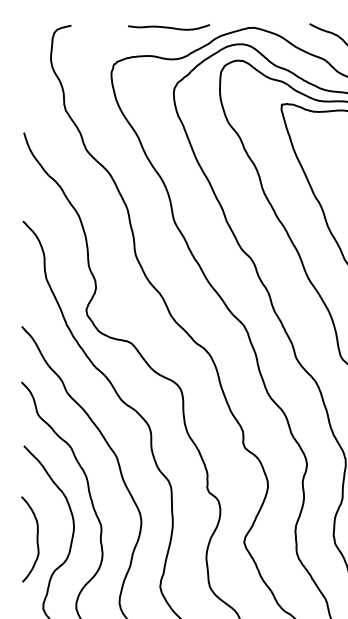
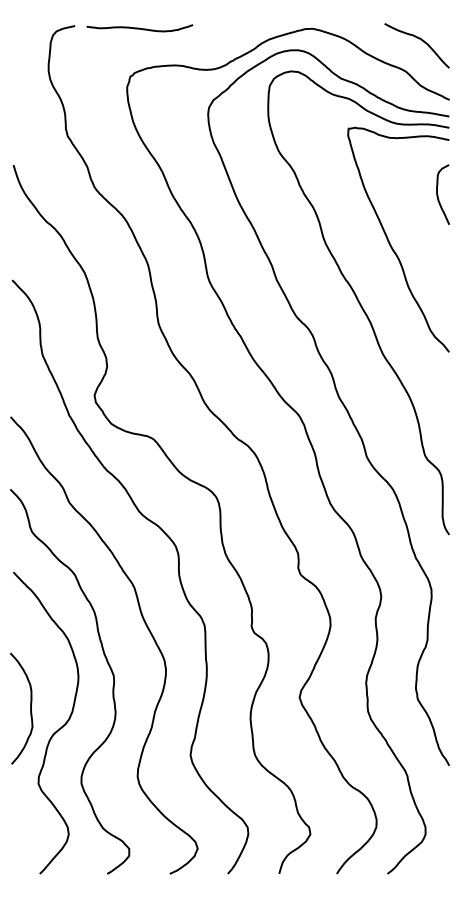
curve: (168, 27) -> (139, 28), moved
curve: (37, 539) -> (30, 708), moved

